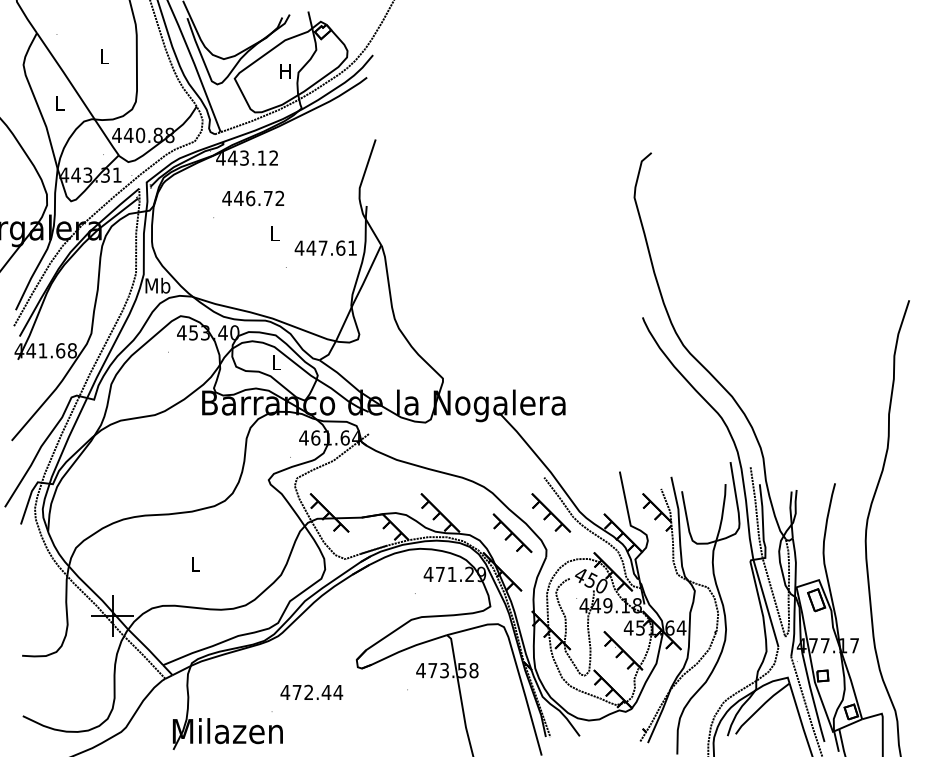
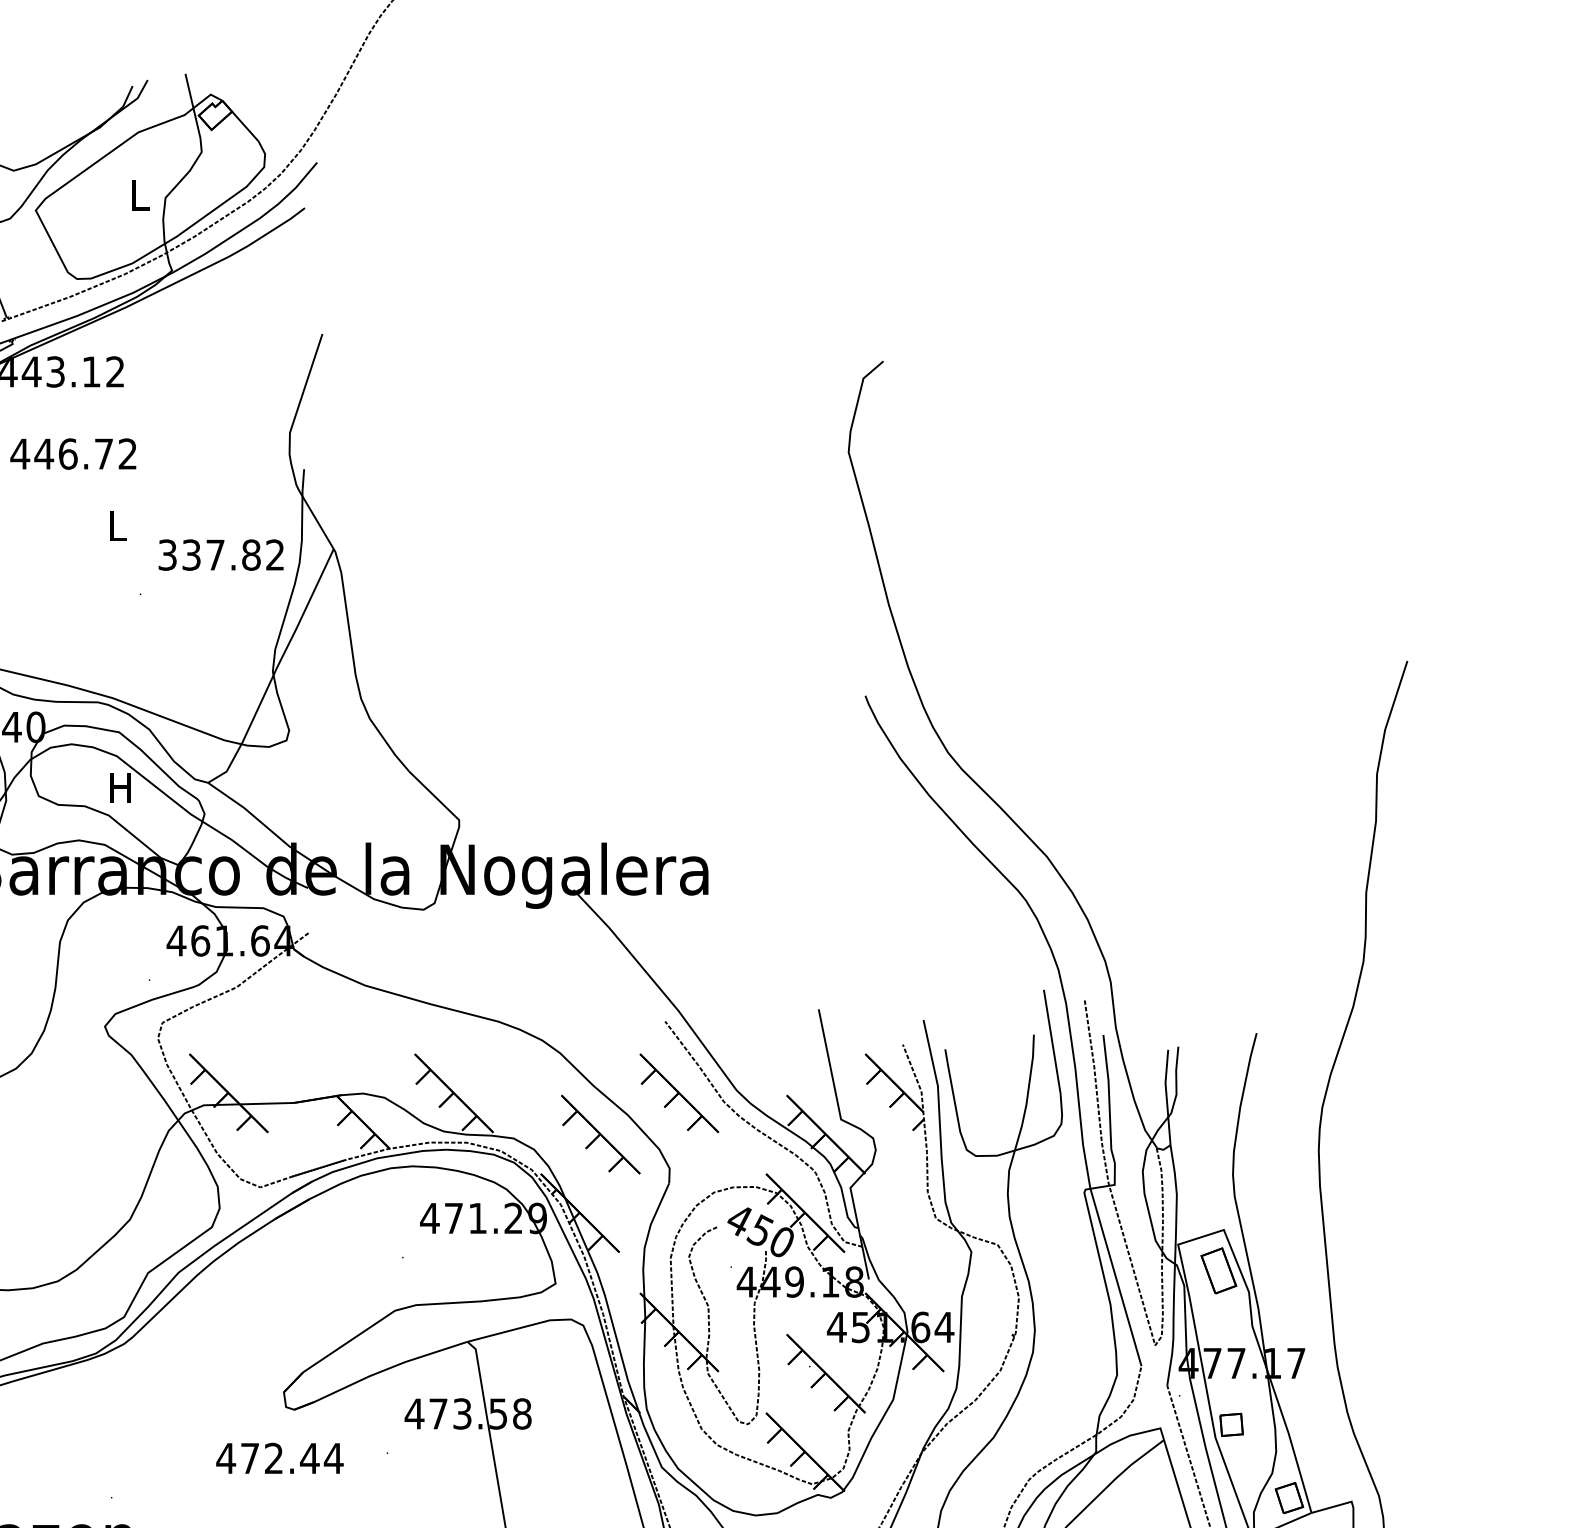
text: (285, 71) -> (139, 195), H -> L
text: (325, 247) -> (220, 553), 447.61 -> 337.82
text: (276, 362) -> (120, 787), L -> H
text: (311, 691) -> (279, 1456), moved

